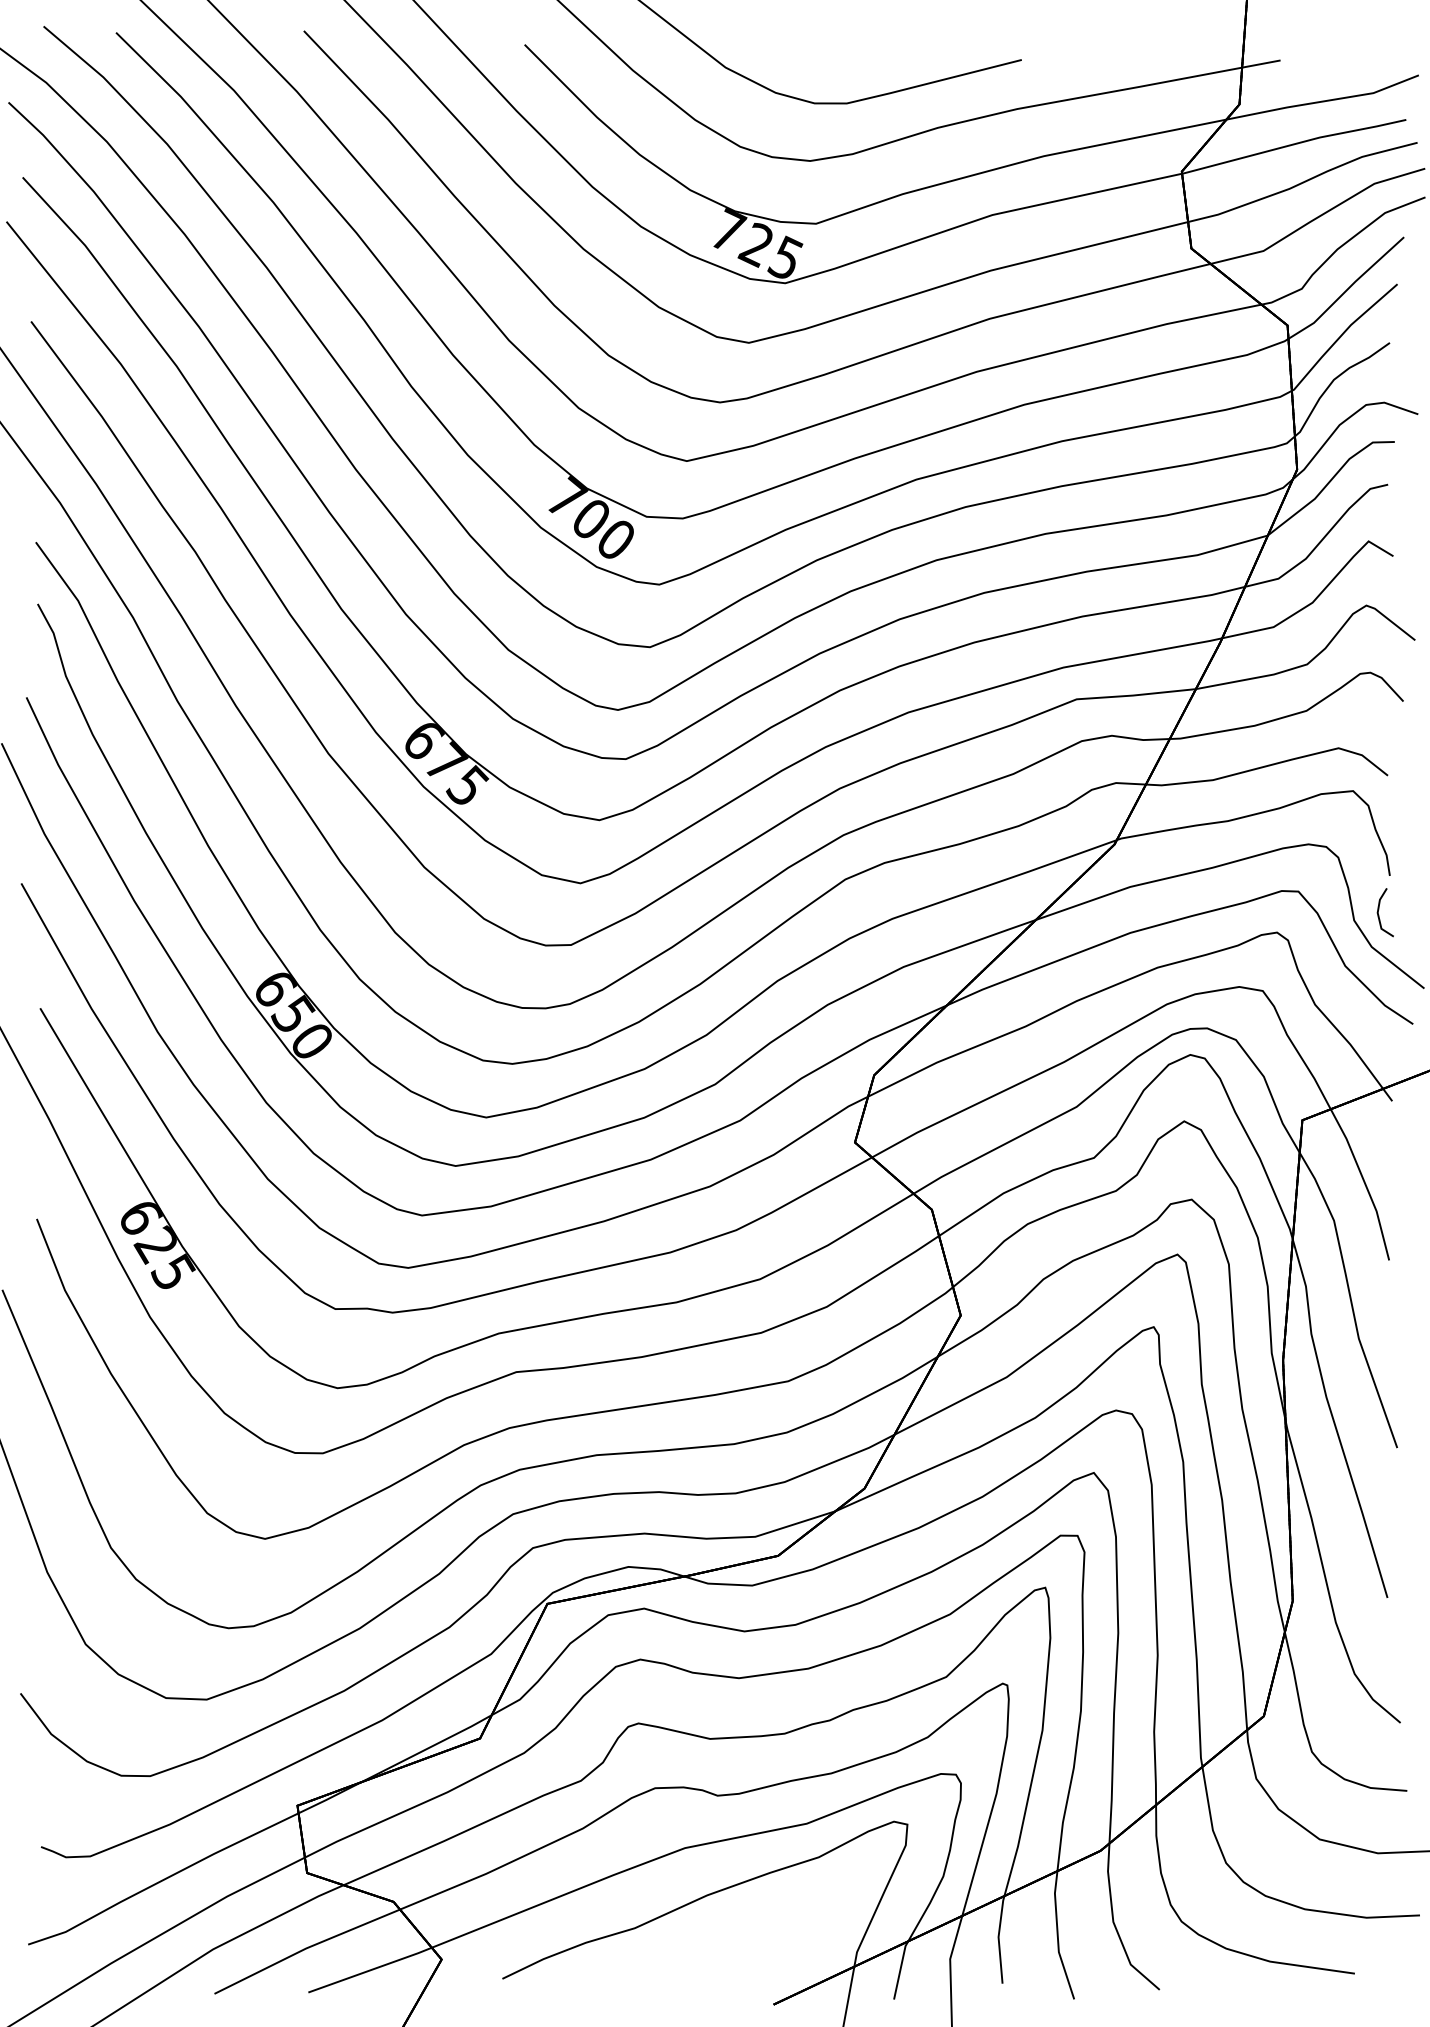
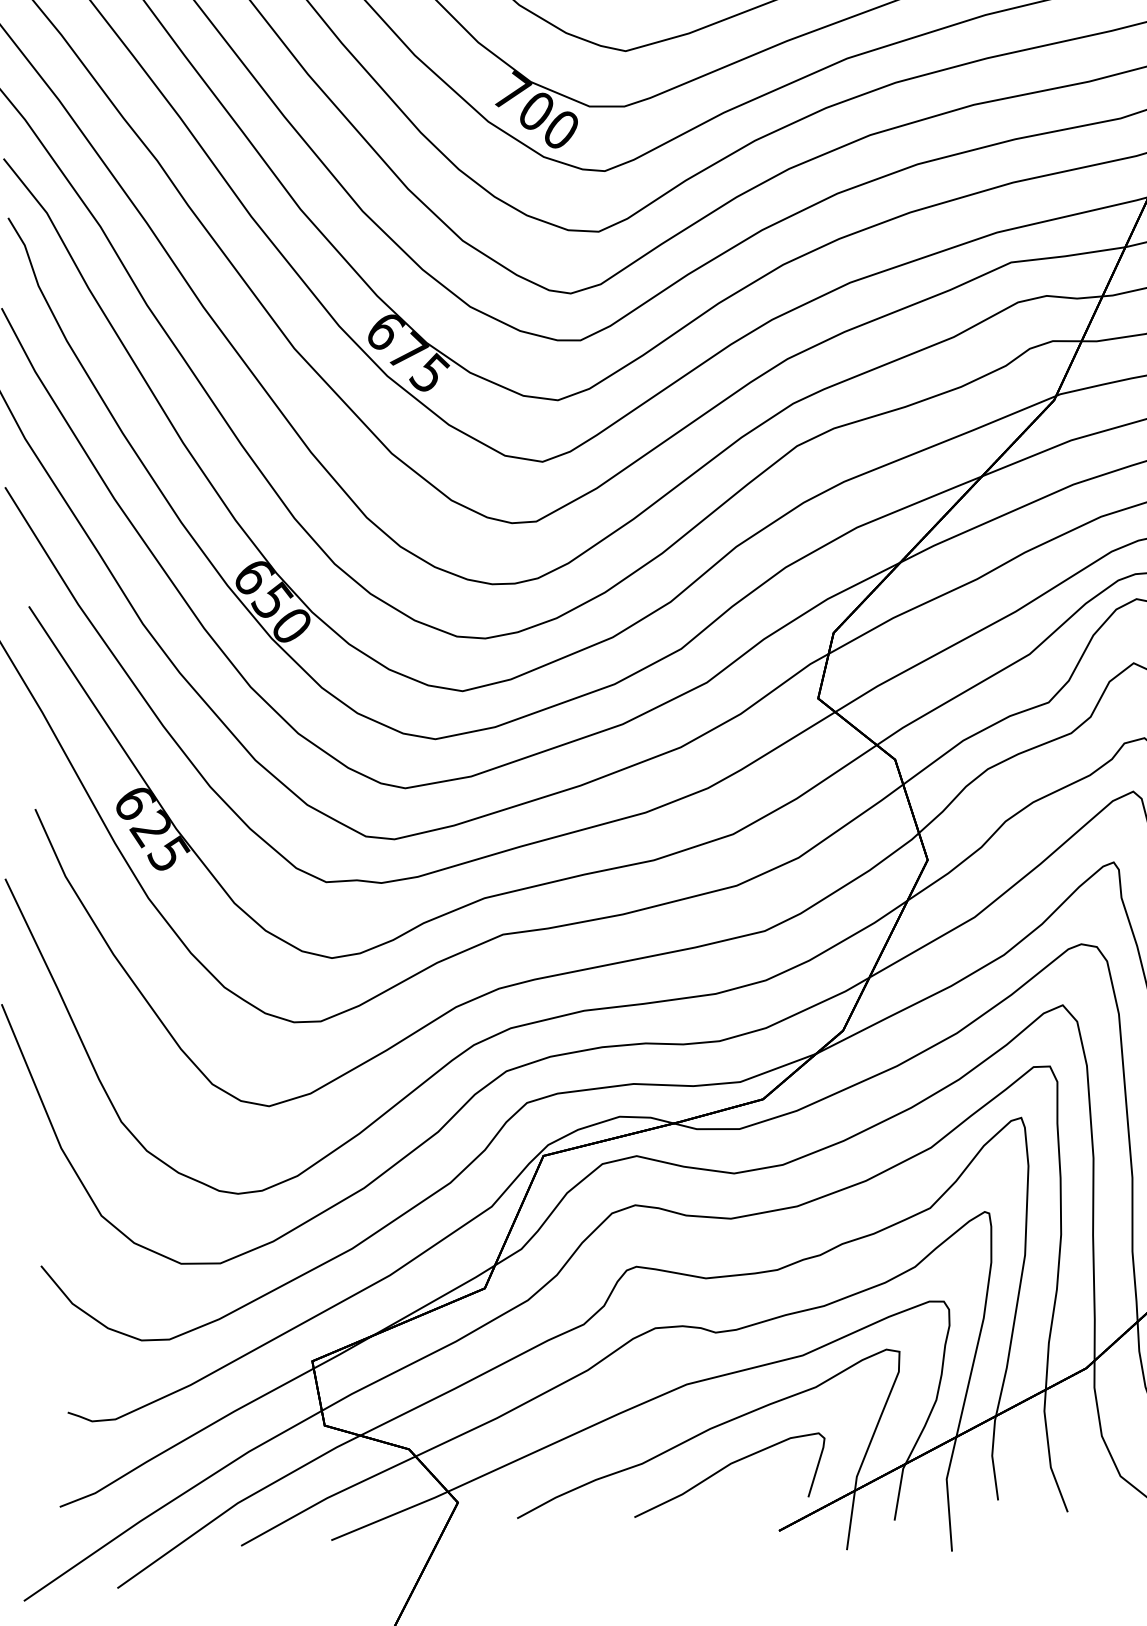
part: (722, 1936) -> (726, 1467), added

